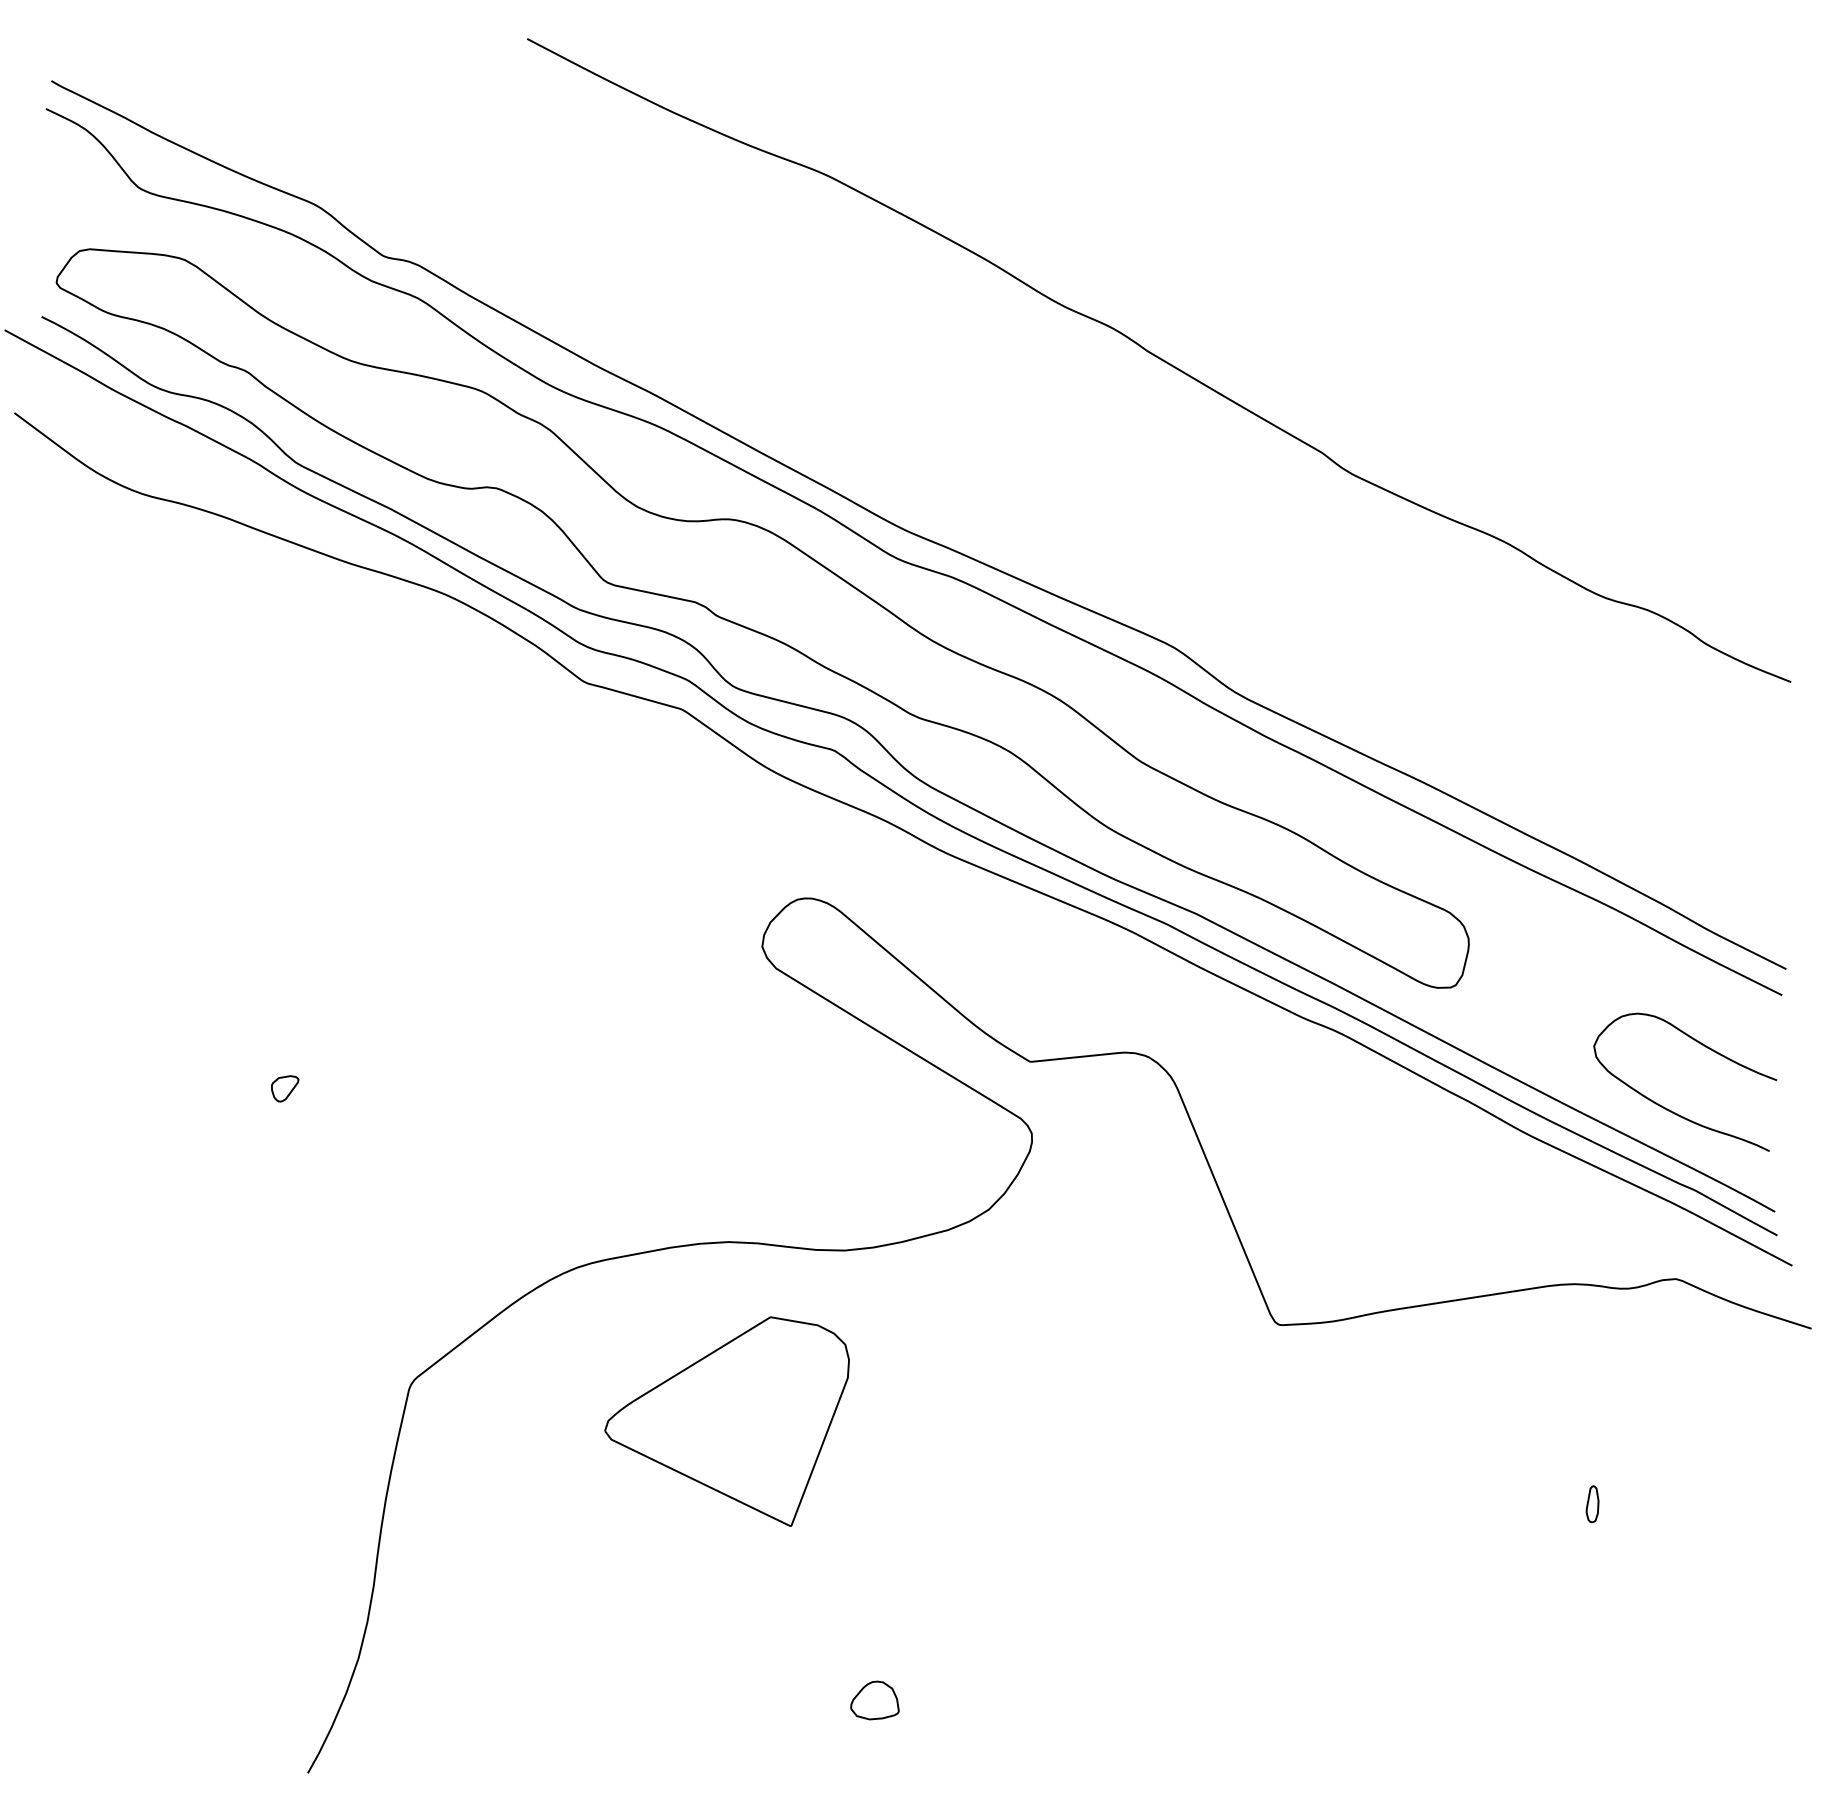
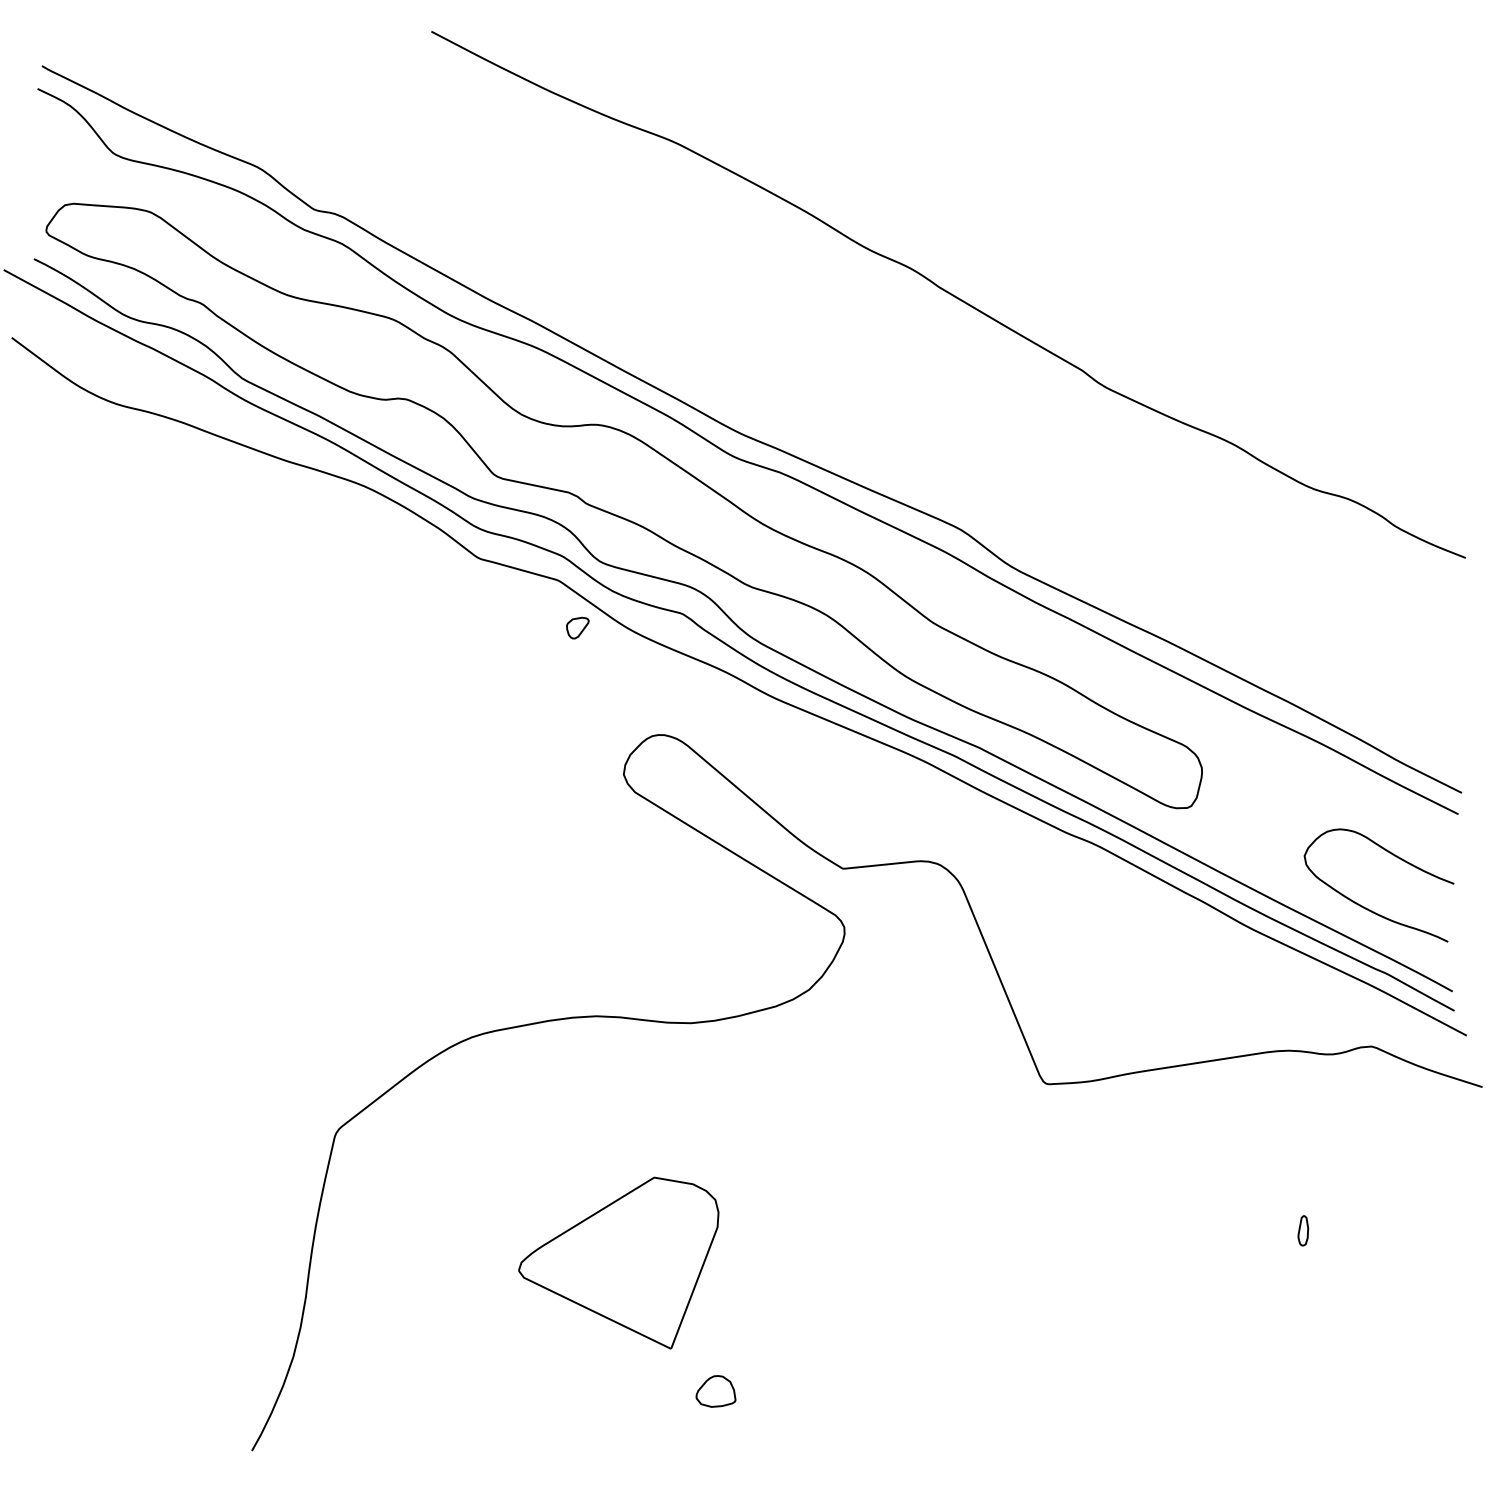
part: (285, 1088) -> (578, 627), moved
part: (726, 1421) -> (618, 1262), moved

